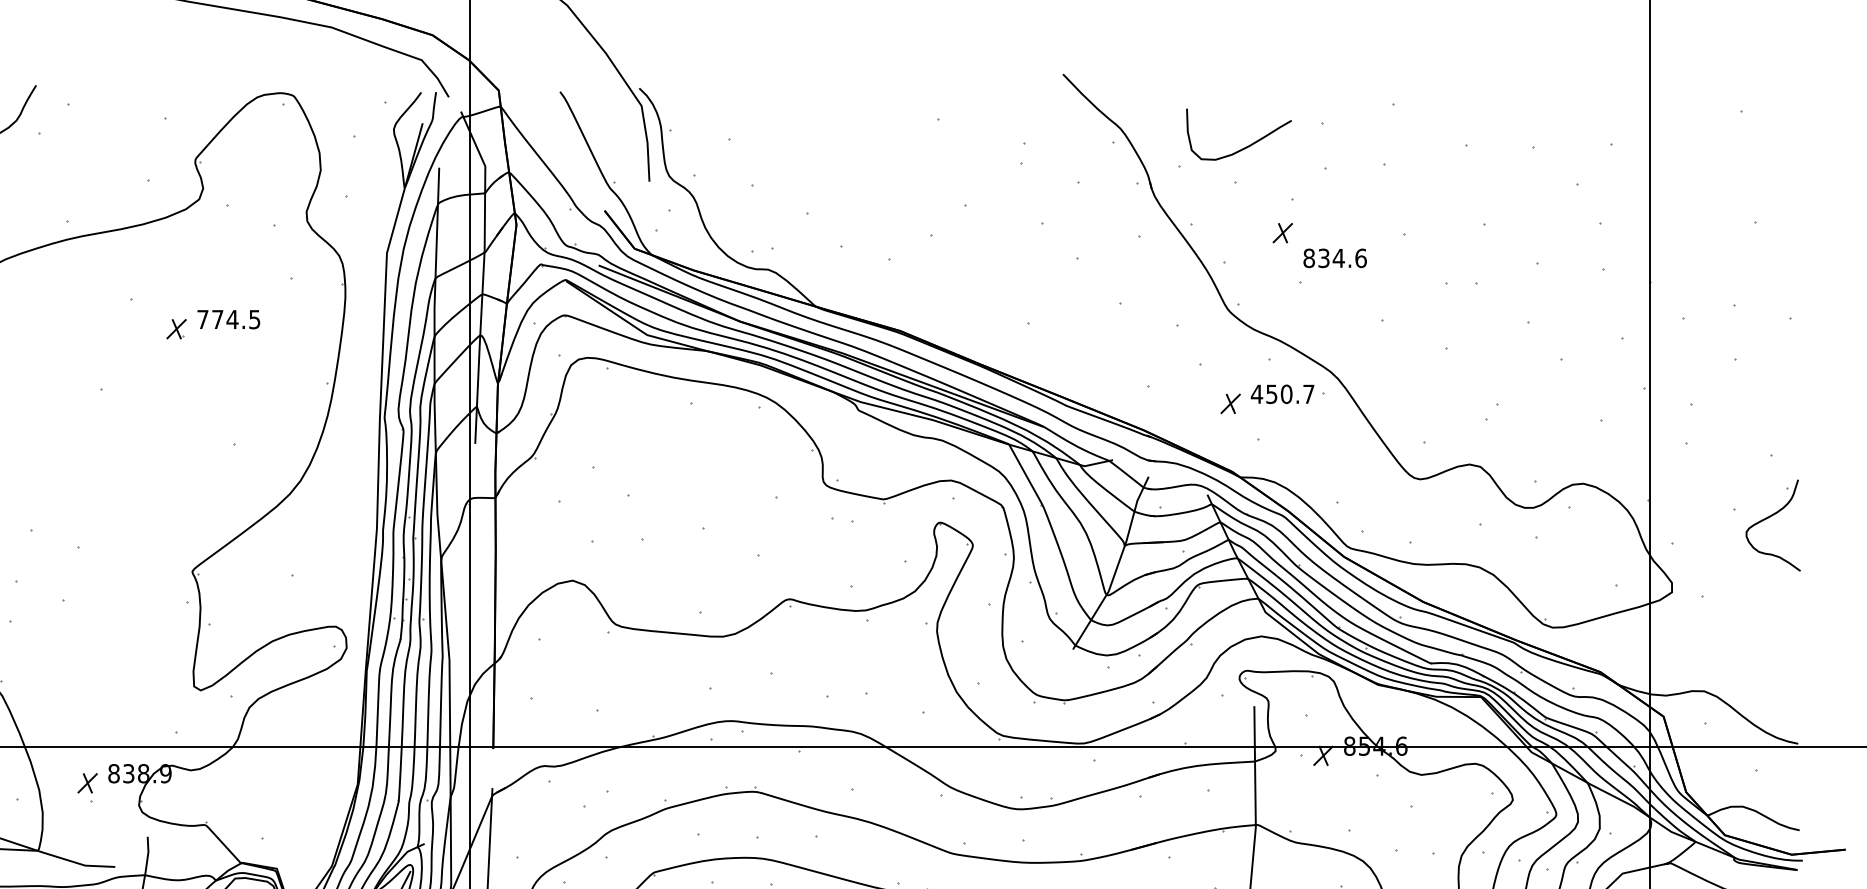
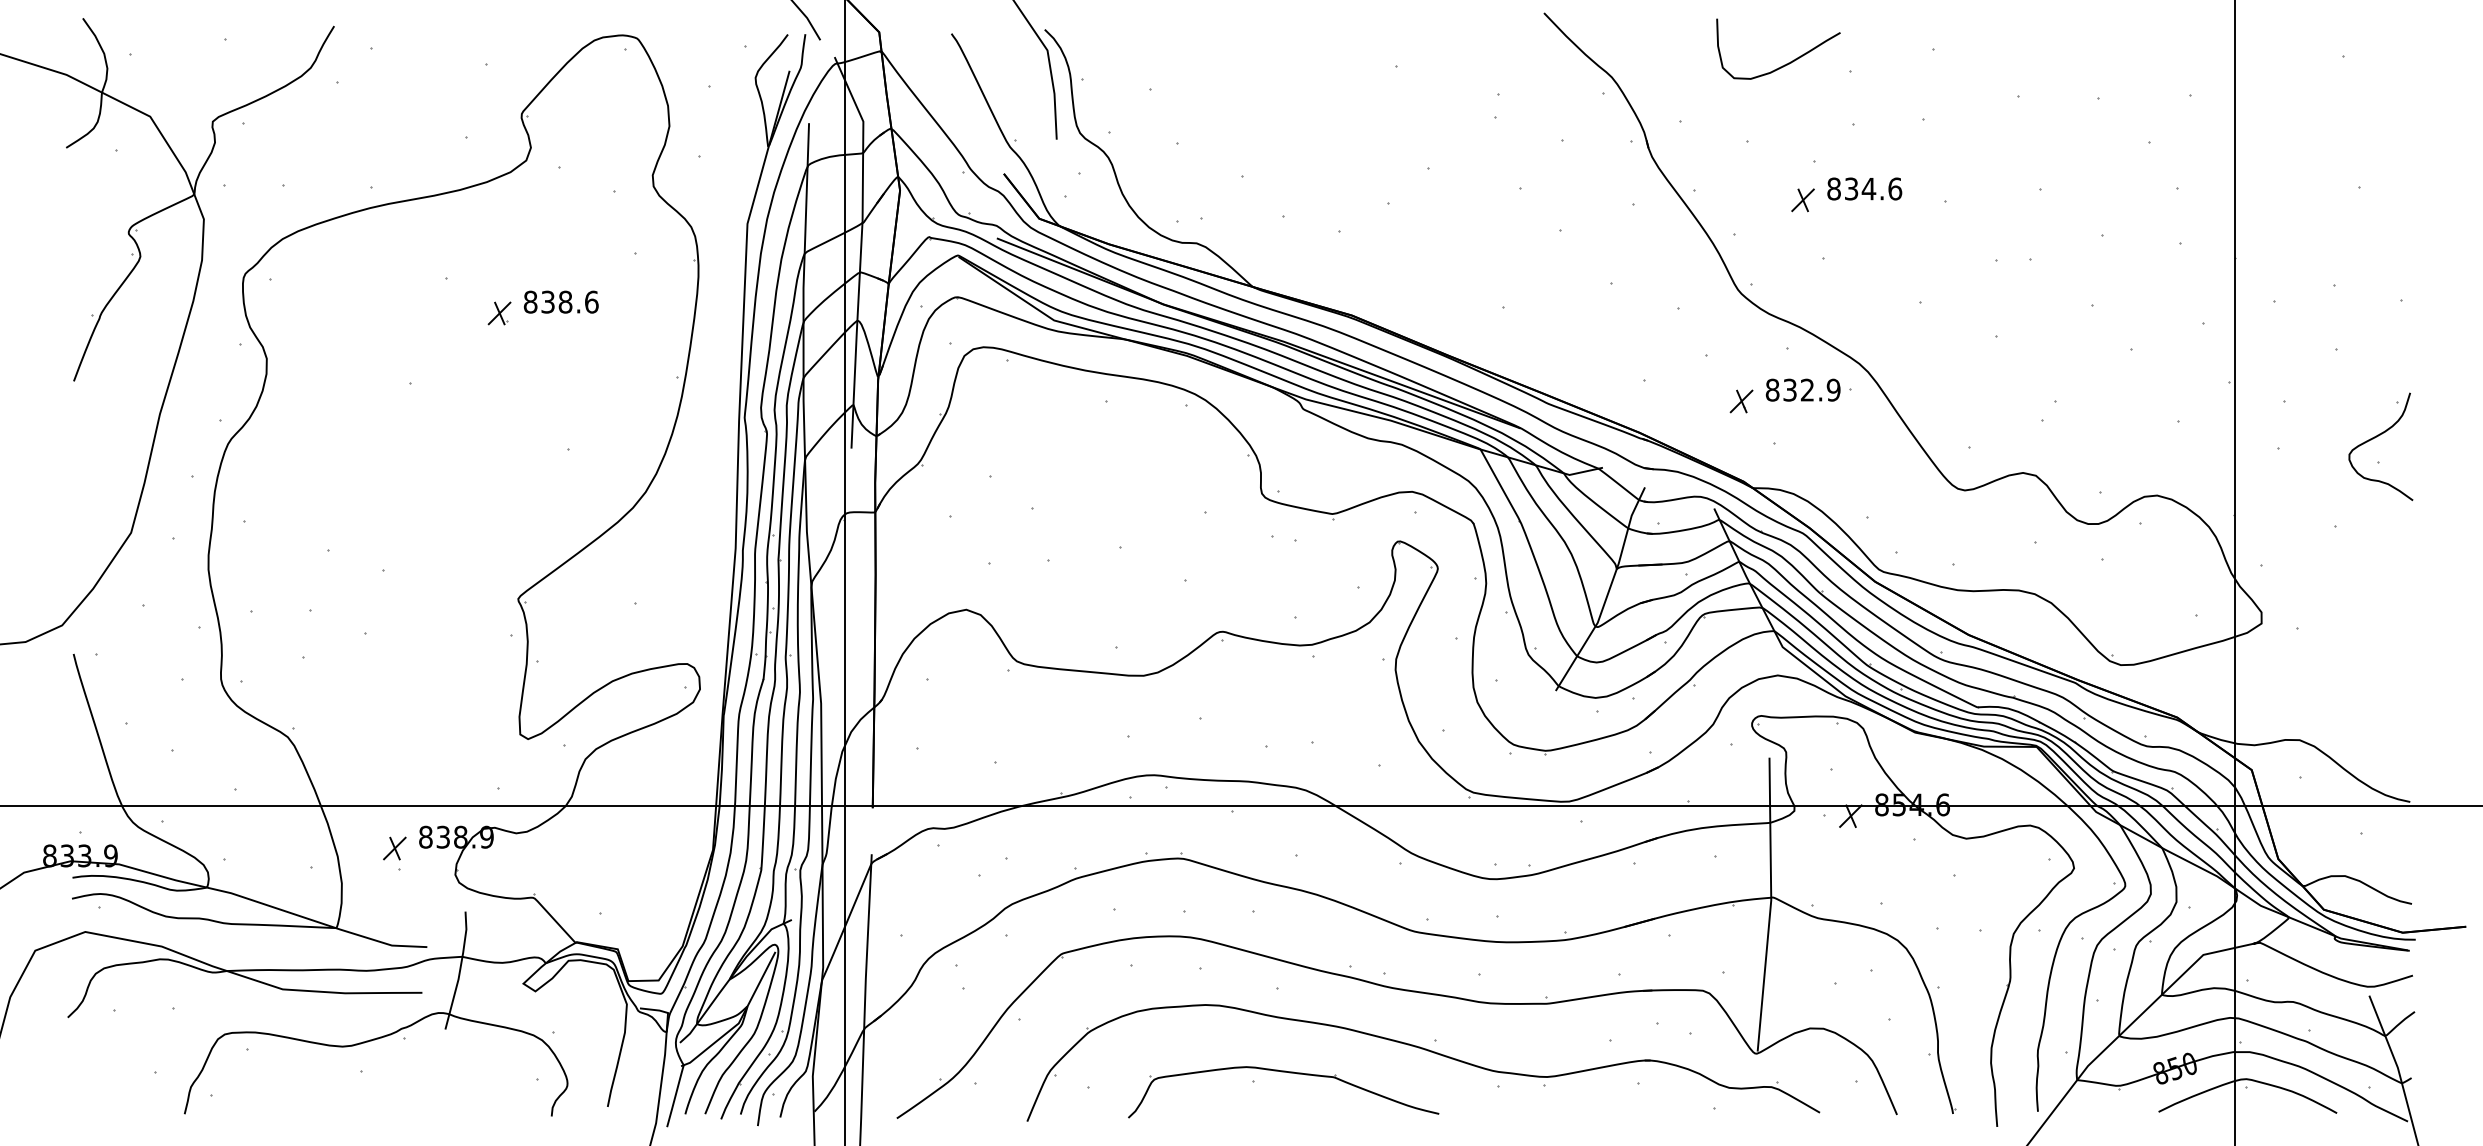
curve: (1245, 146) -> (1786, 63), moved
text: (1334, 257) -> (1864, 188), moved
text: (228, 319) -> (560, 301), 774.5 -> 838.6
text: (1282, 393) -> (1802, 389), 450.7 -> 832.9
part: (1768, 518) -> (2375, 438), moved

